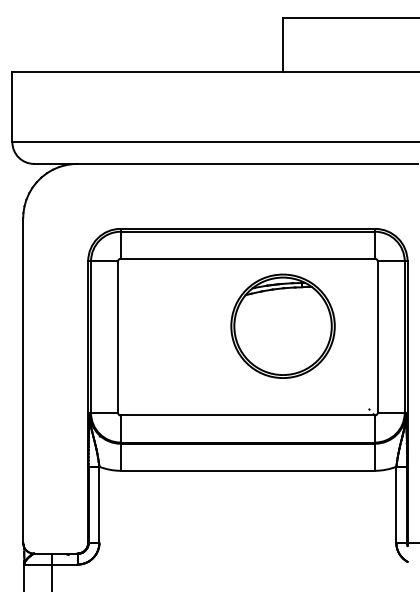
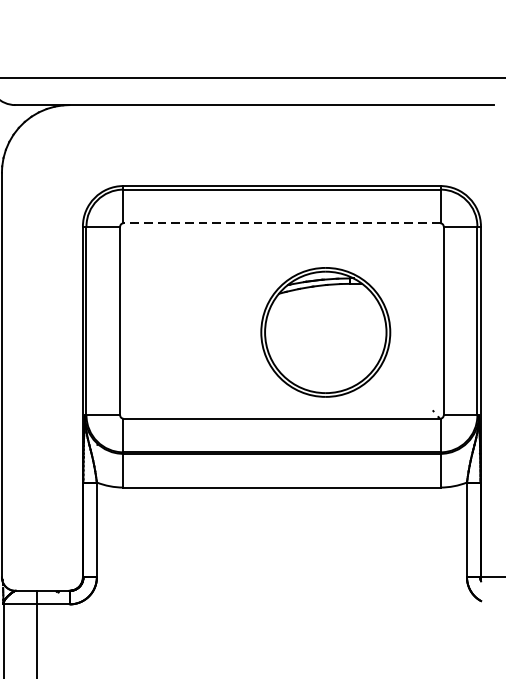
line: (247, 258) -> (281, 222), solid -> dashed
part: (282, 325) -> (325, 331), moved

